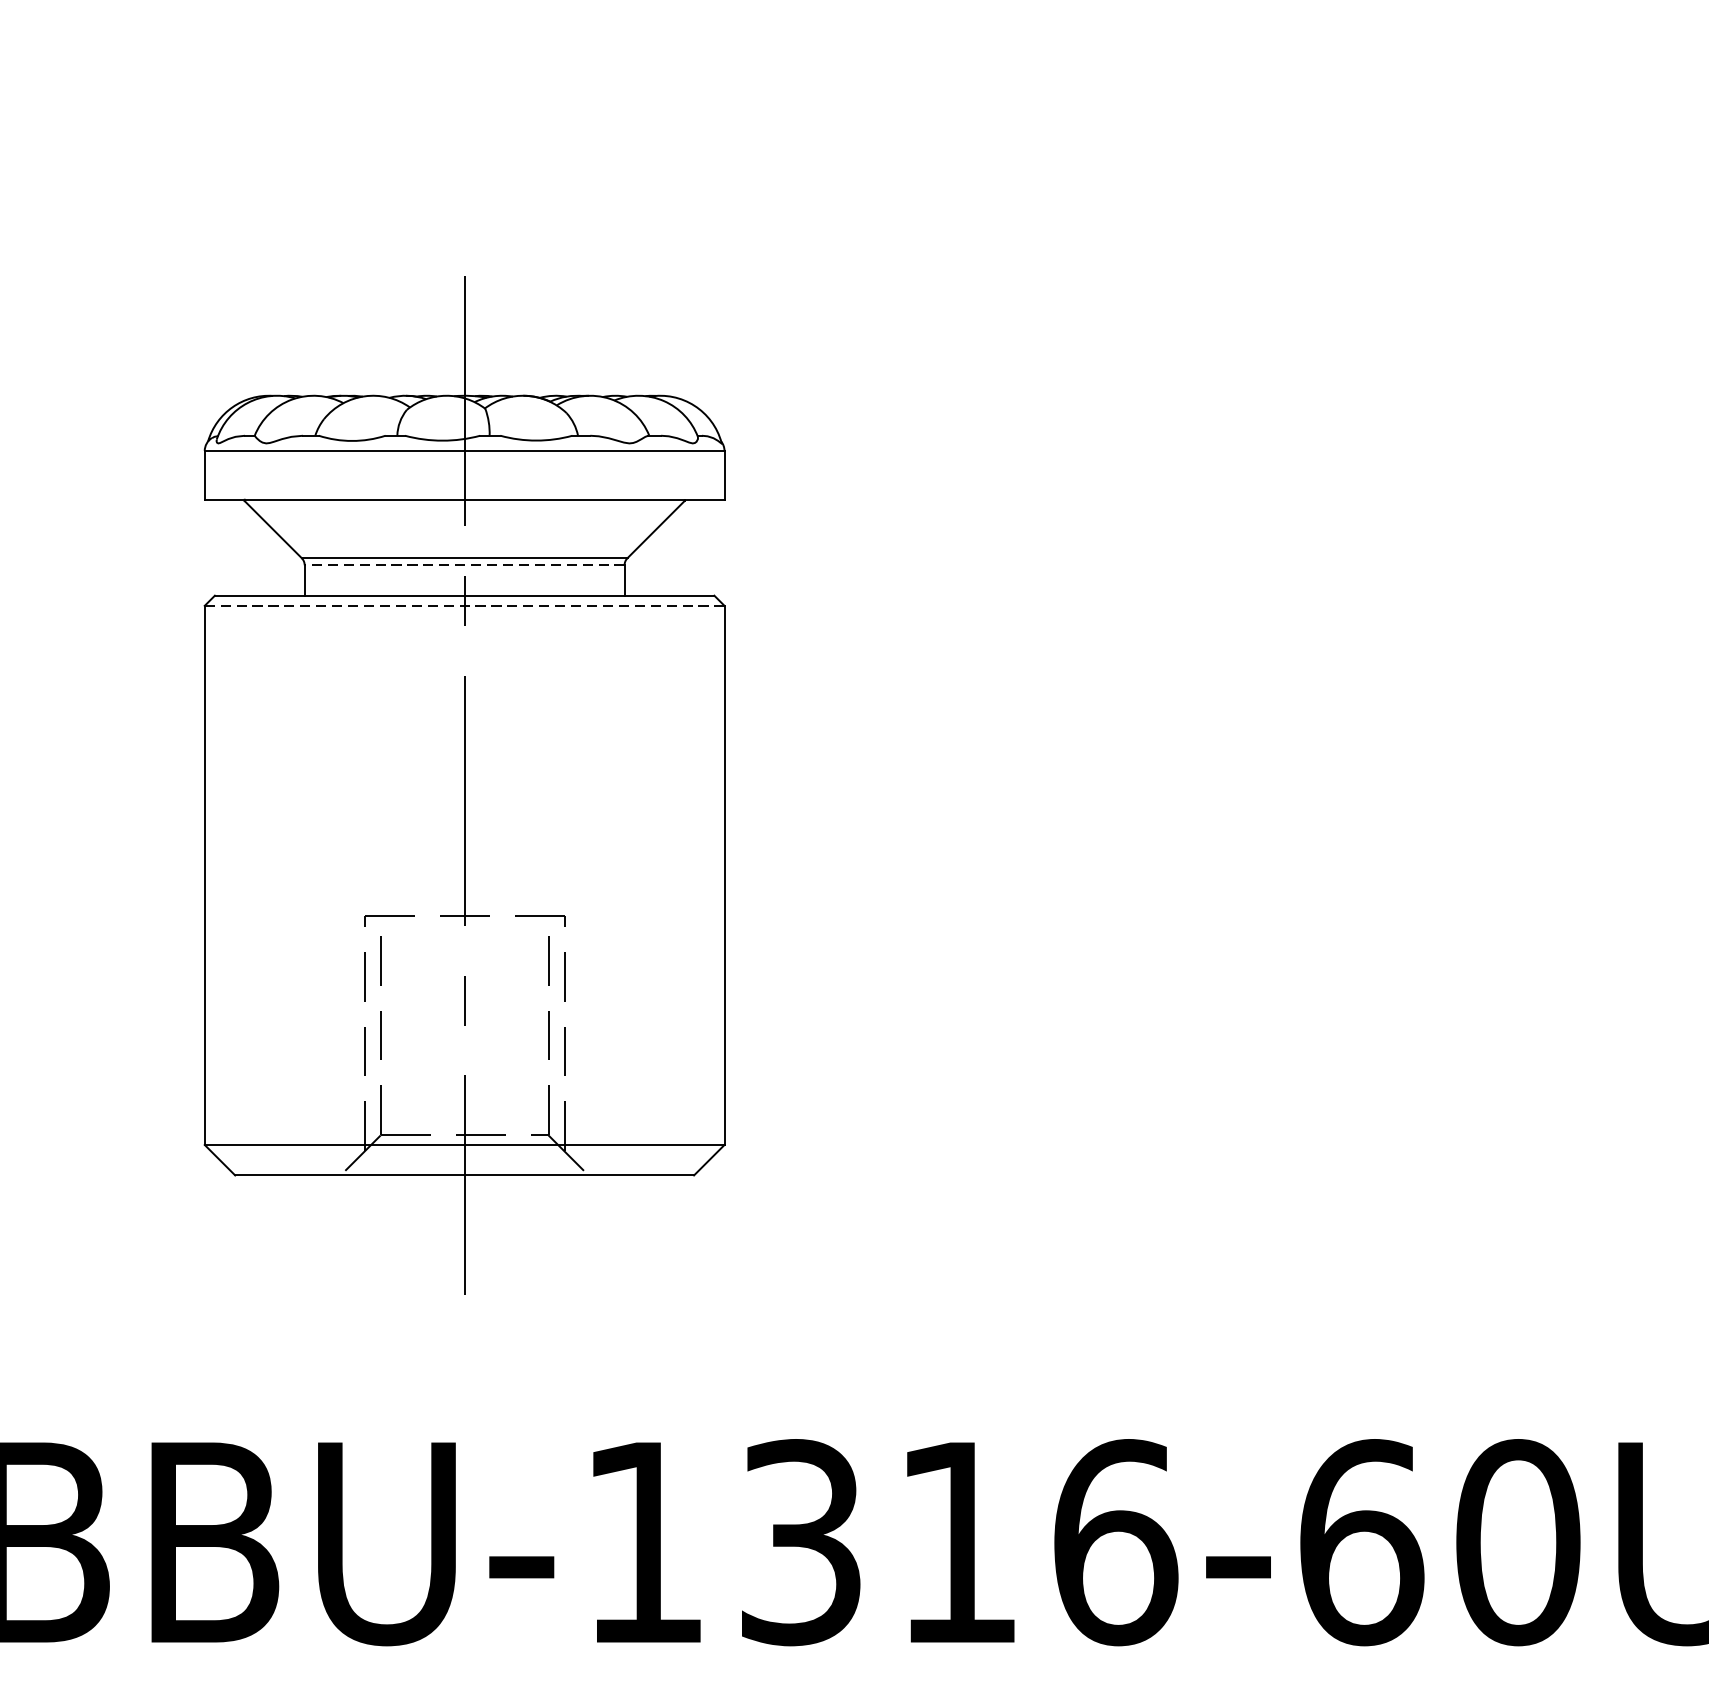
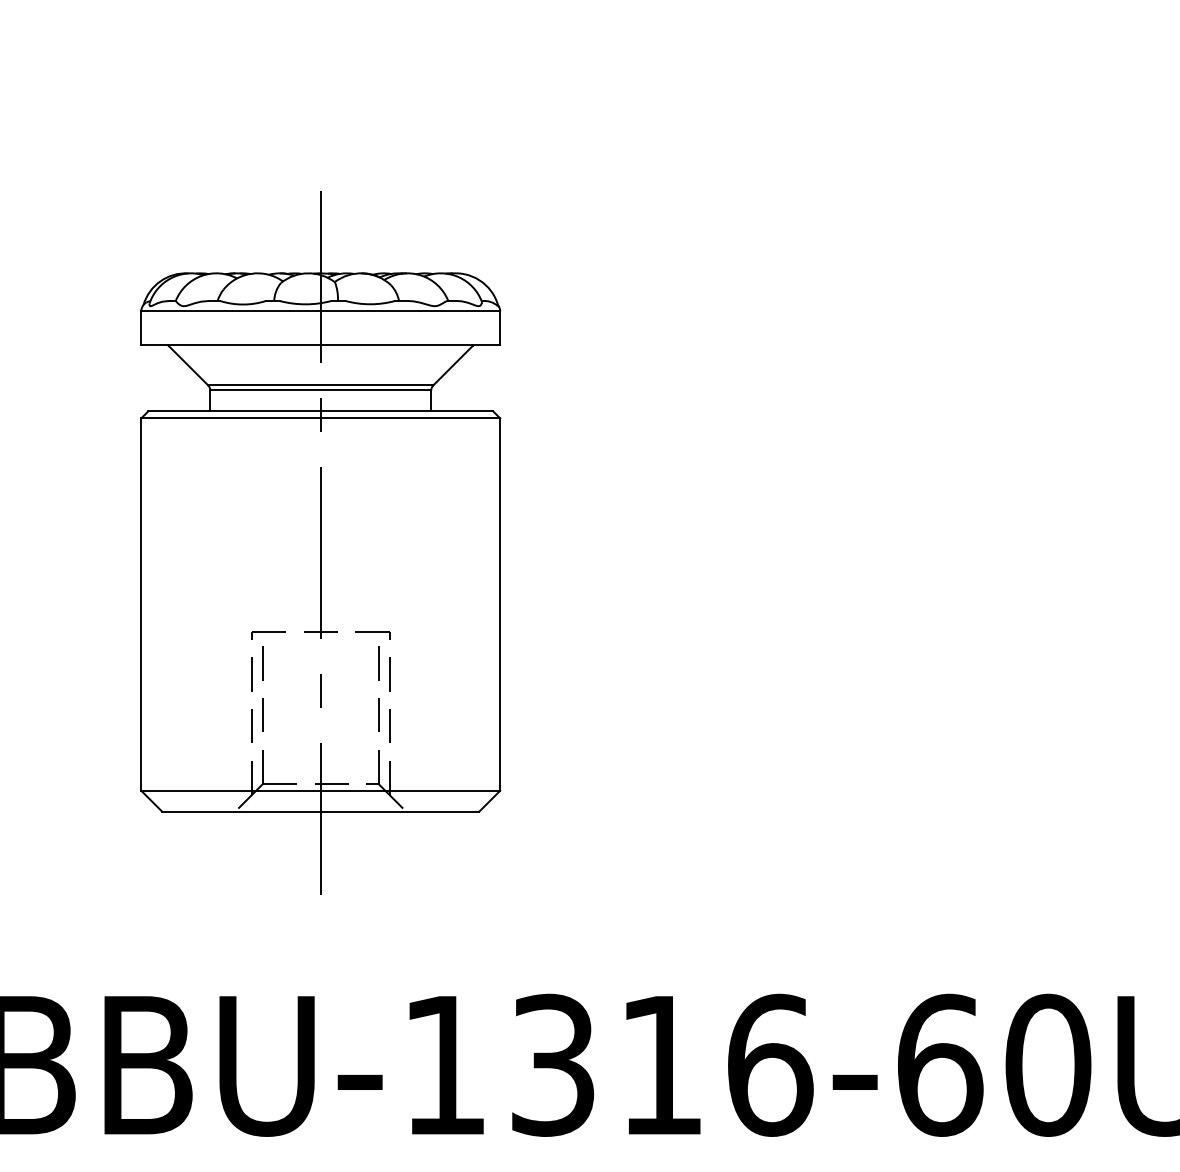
line: (464, 565) -> (320, 390), dashed -> solid
line: (464, 605) -> (320, 418), dashed -> solid

